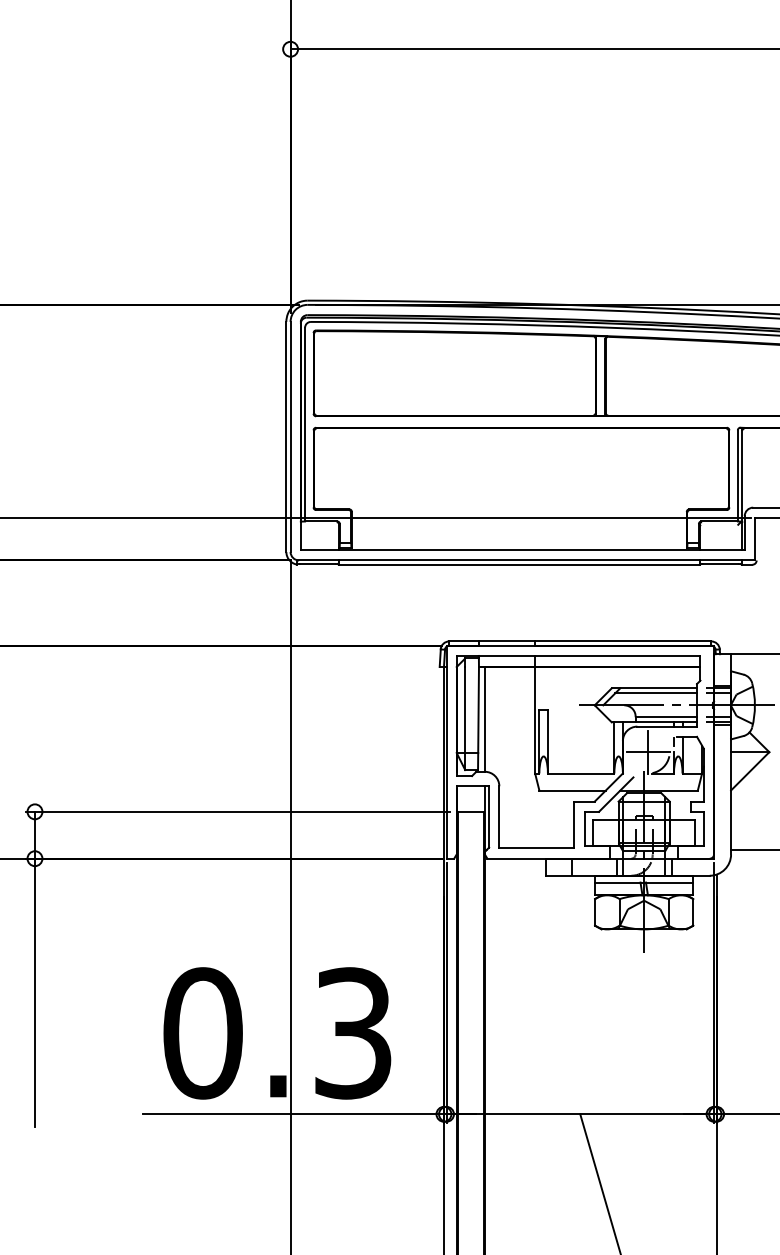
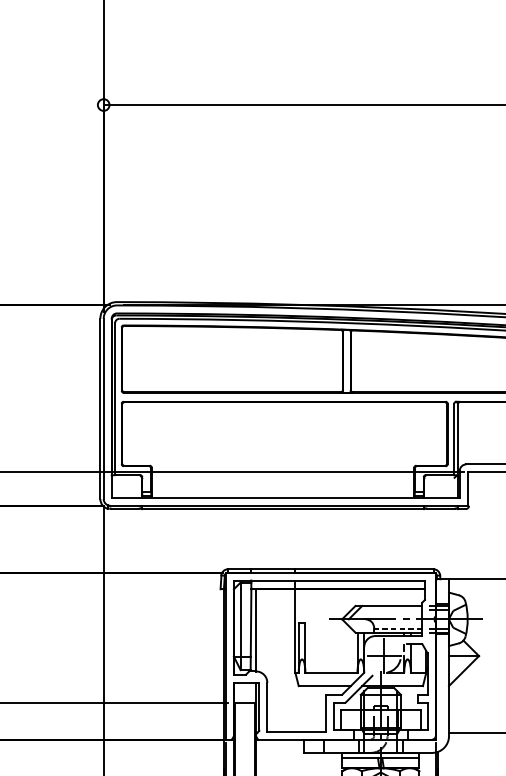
line: (656, 693) -> (390, 610), removed
line: (666, 717) -> (398, 628), solid -> dashed

